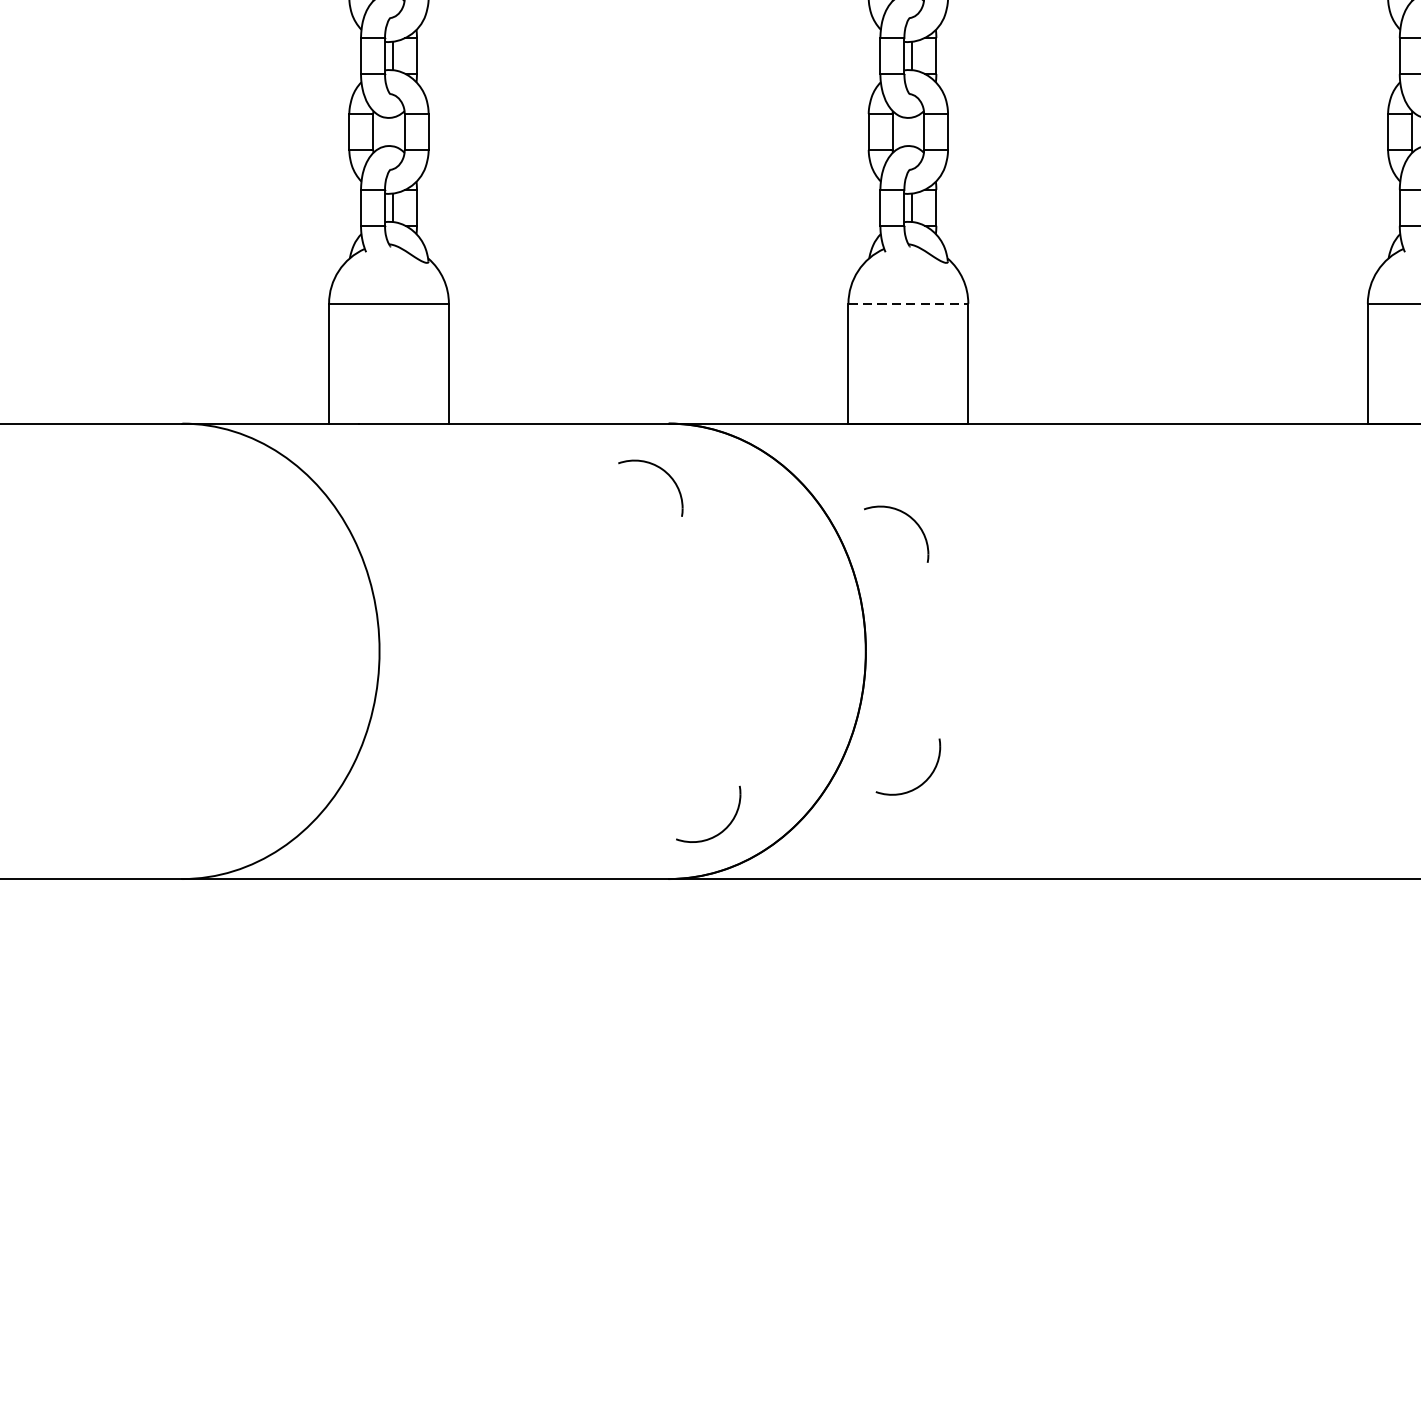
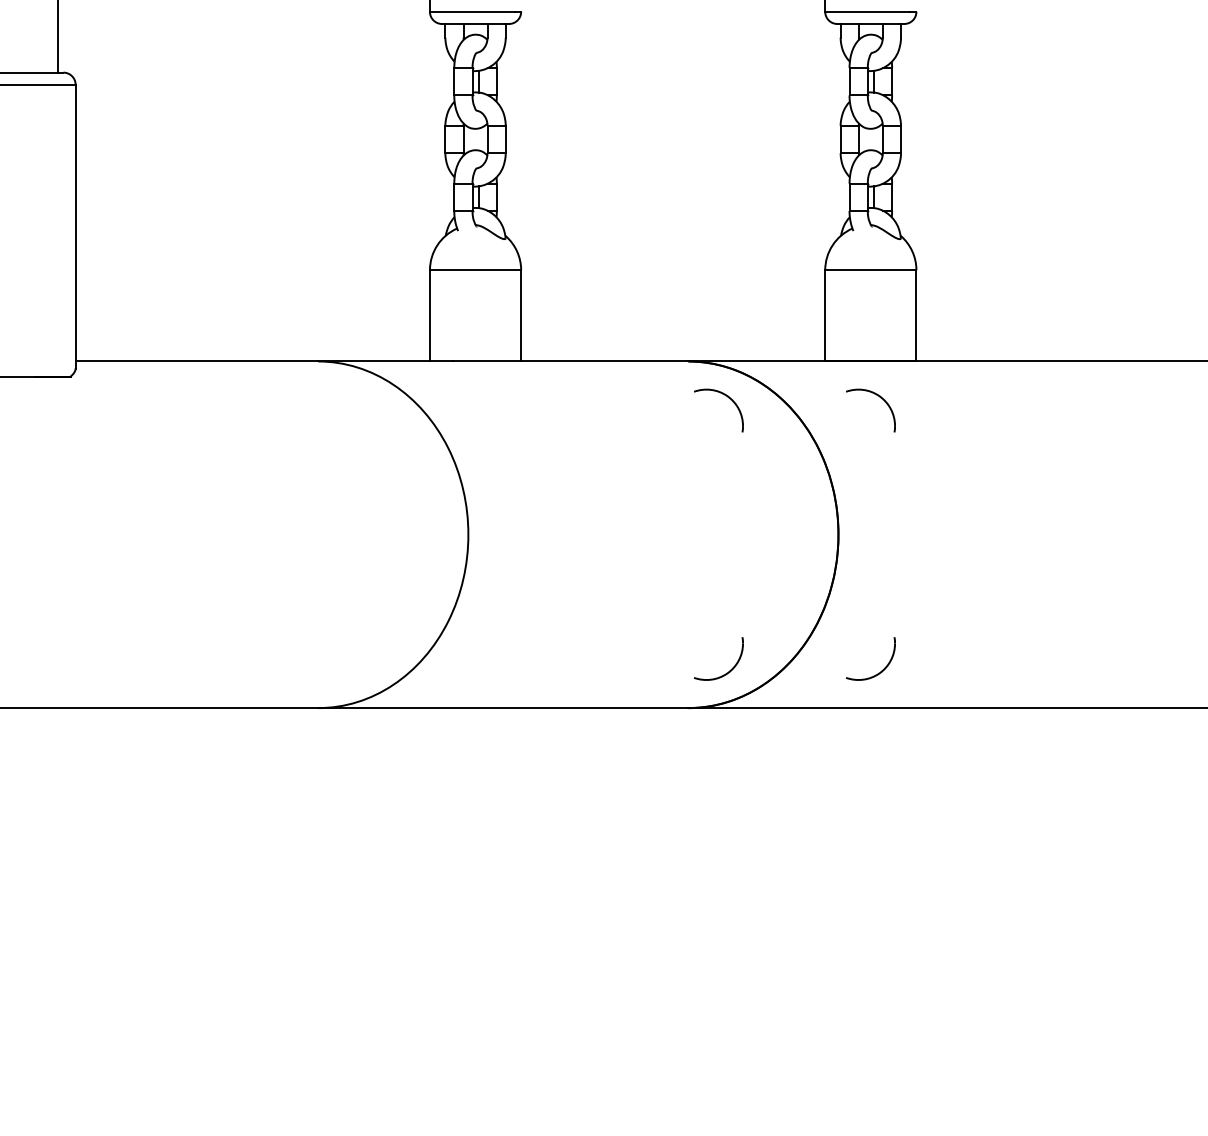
line: (907, 304) -> (870, 270), dashed -> solid
part: (664, 473) -> (729, 399), moved
part: (909, 518) -> (880, 398), moved
part: (923, 781) -> (882, 669), moved

